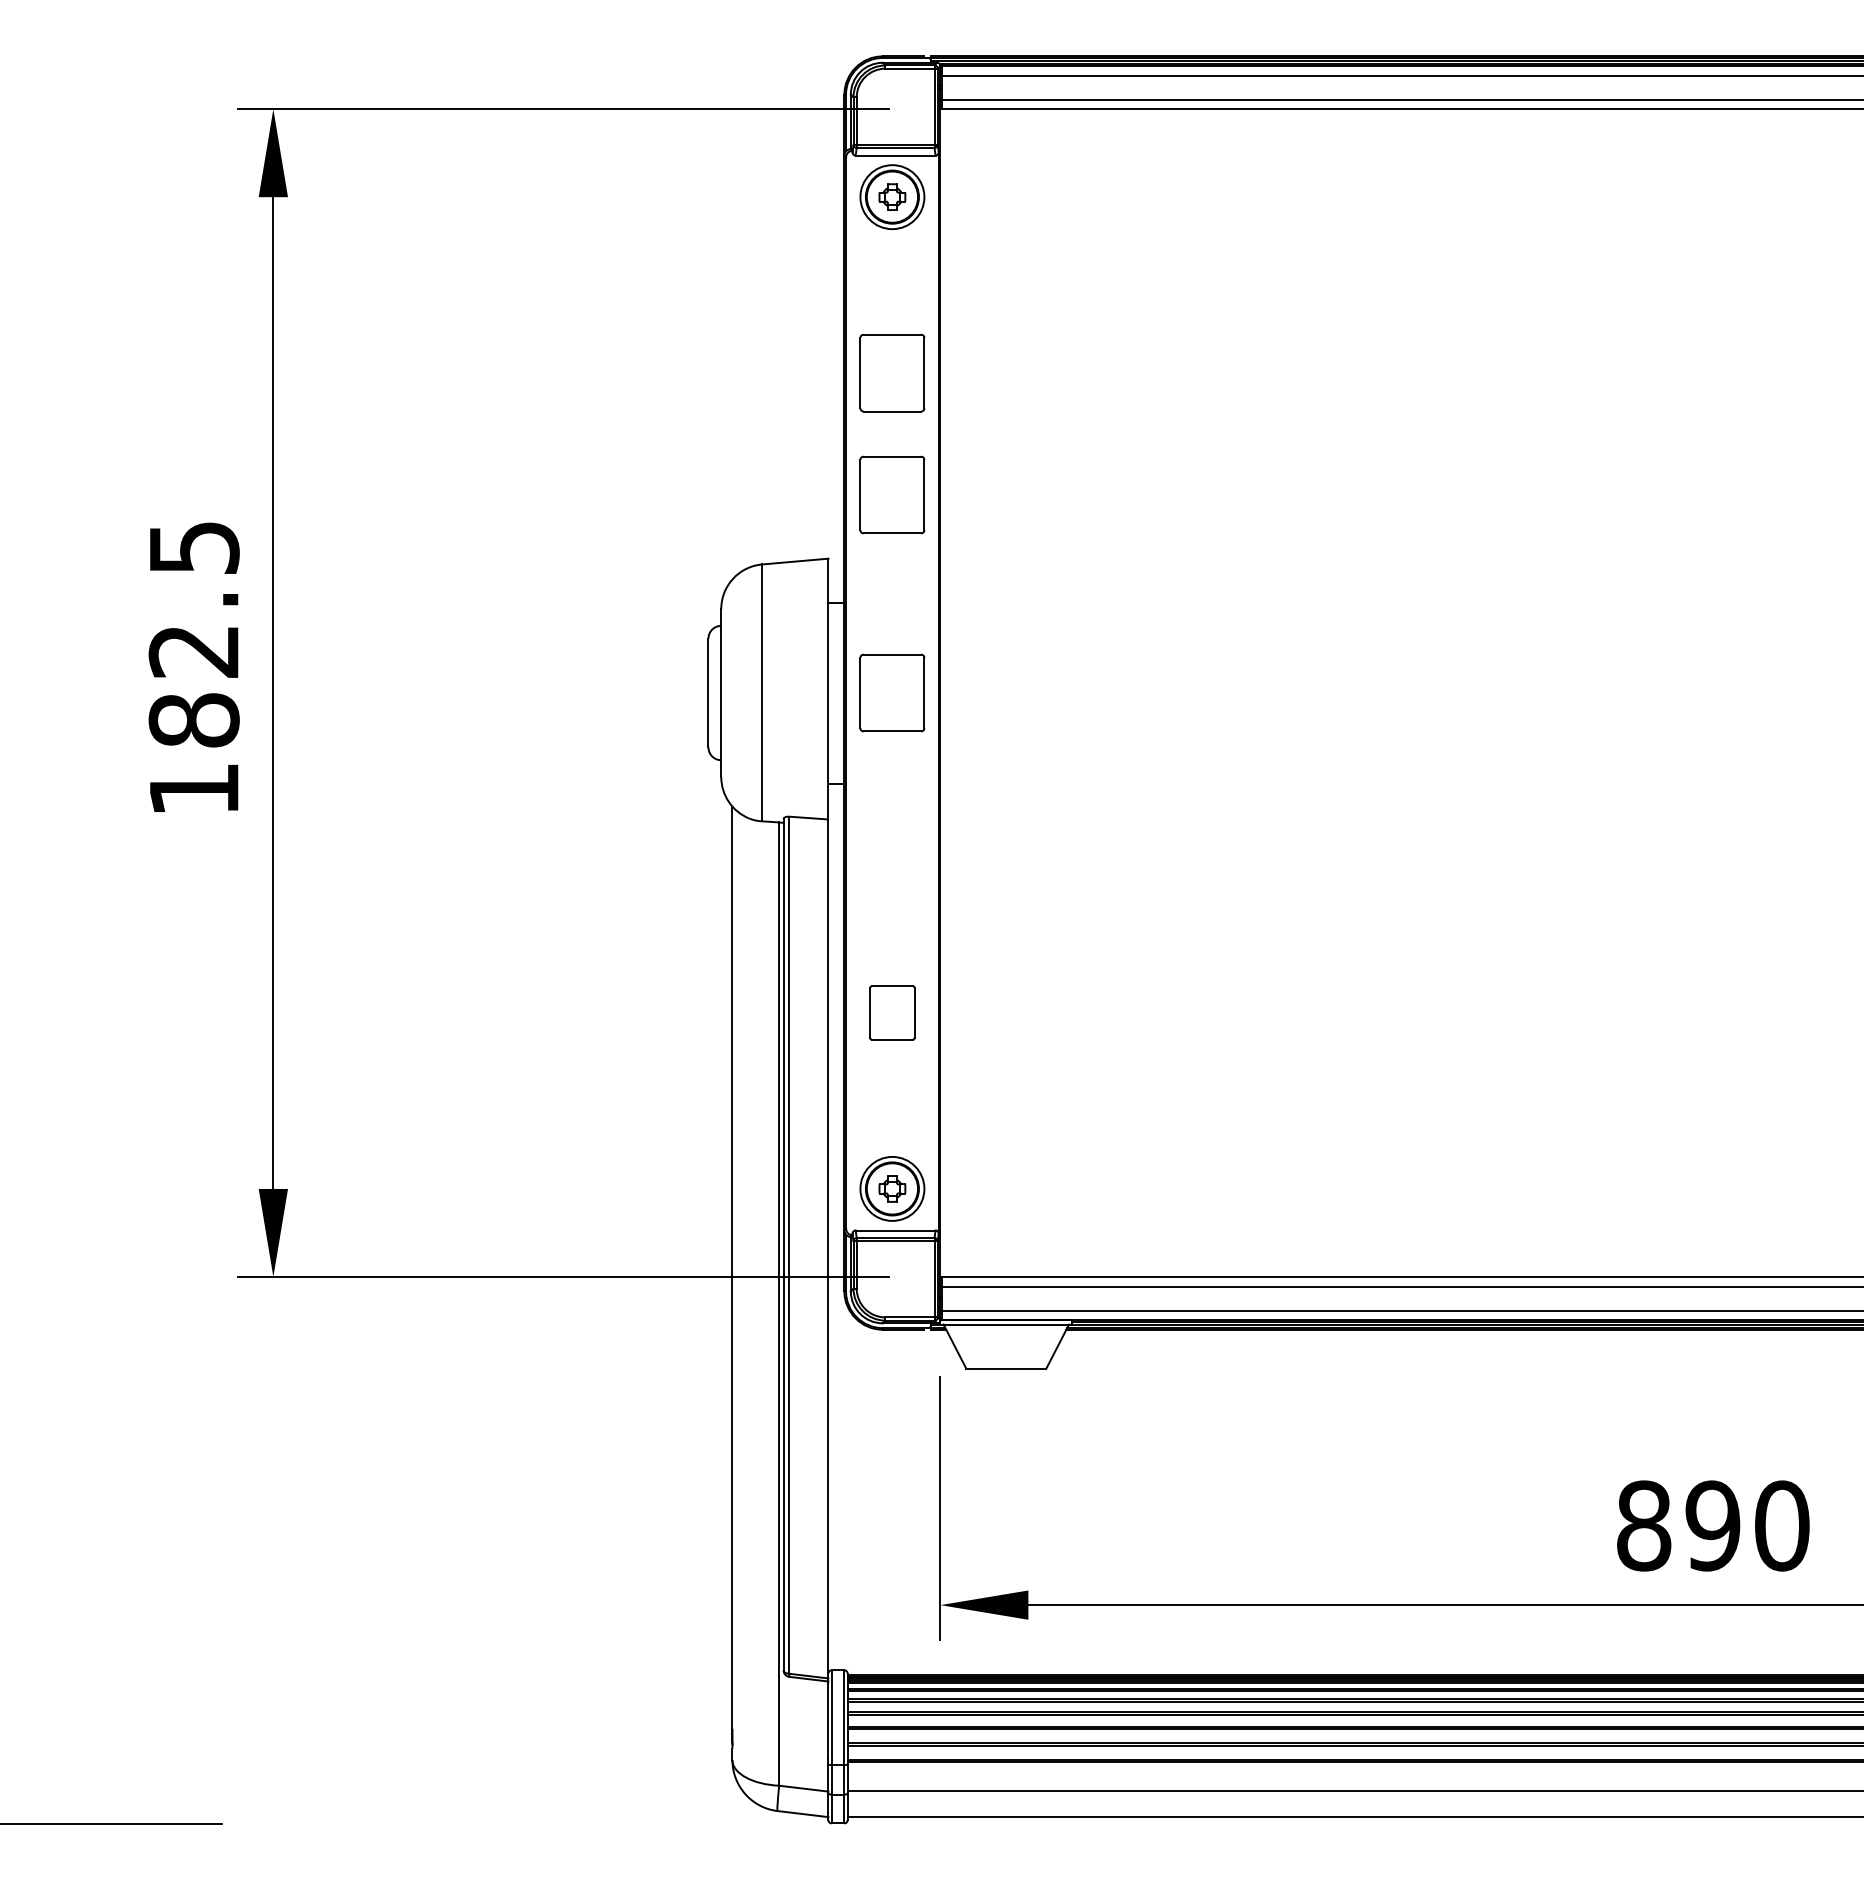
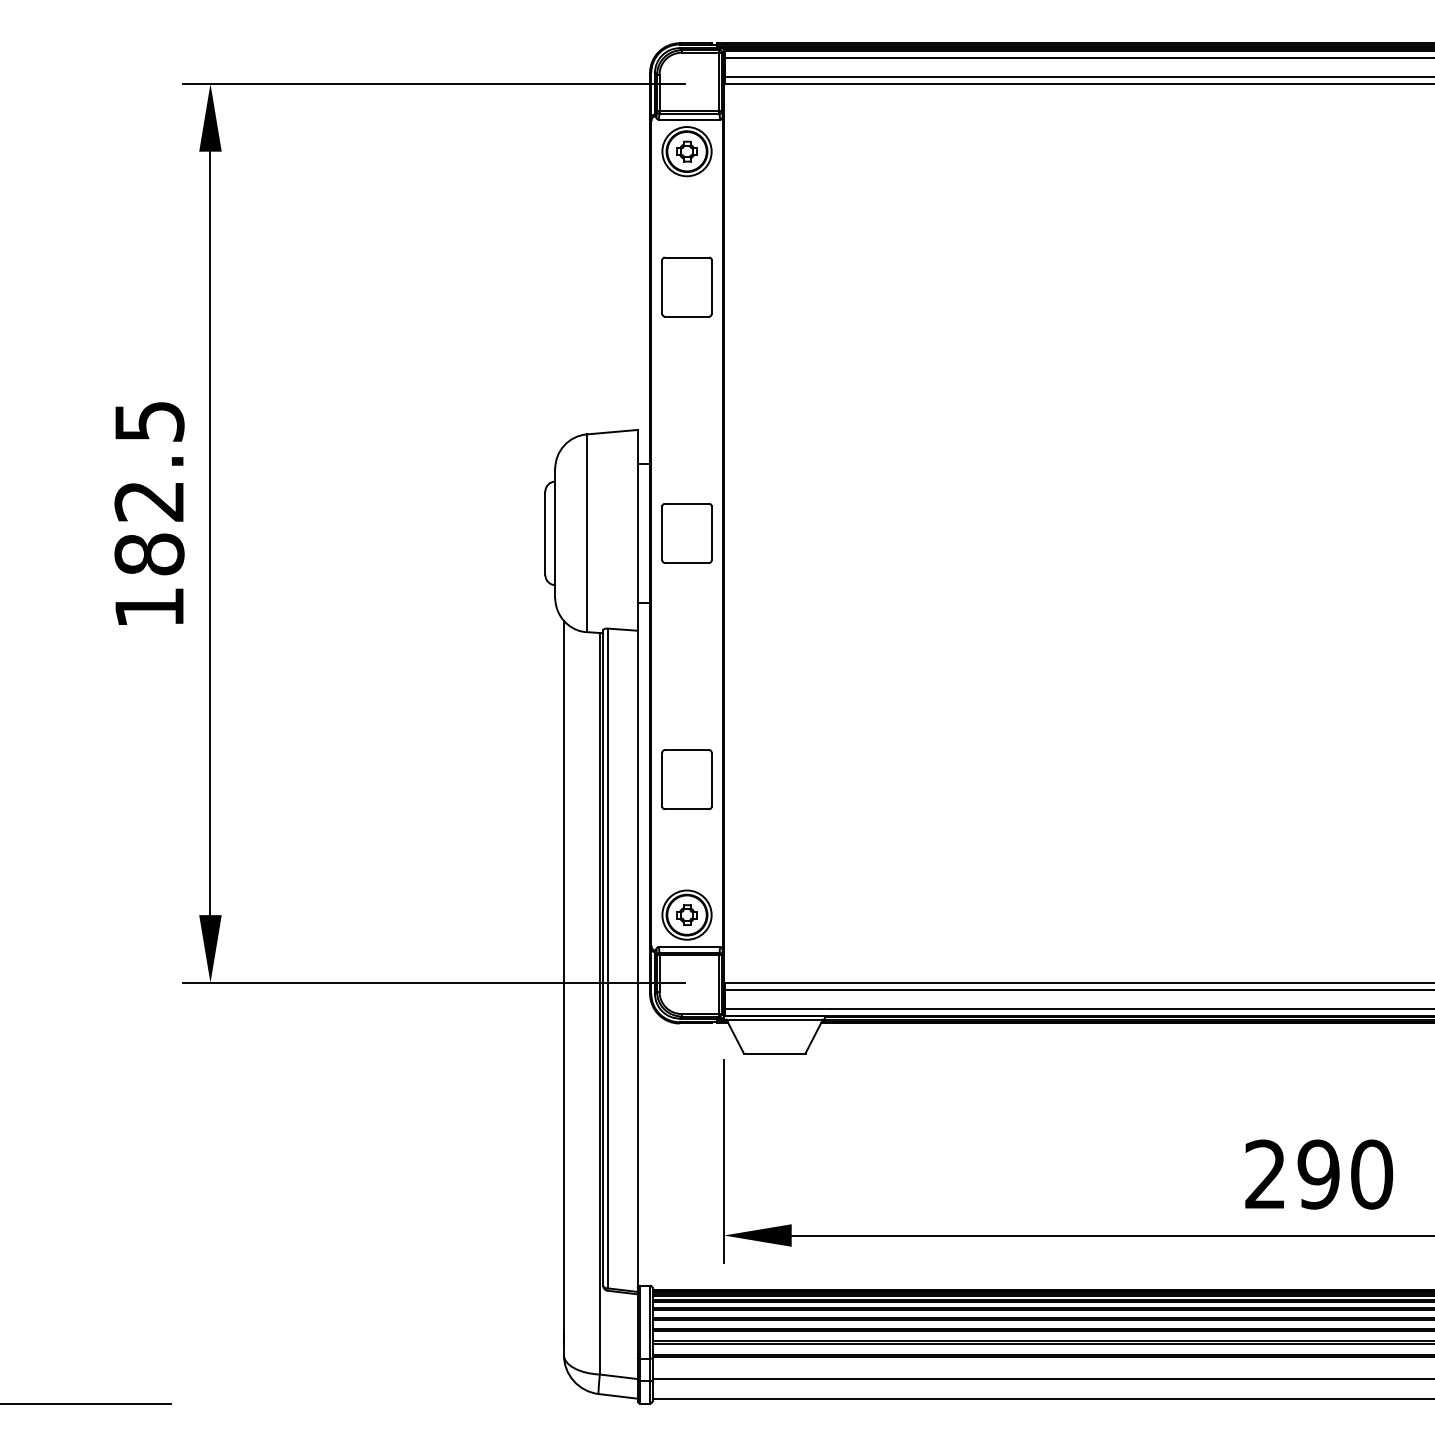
part: (892, 494) -> (687, 380), removed
part: (892, 1012) -> (687, 779), size x1.43
text: (1644, 1525) -> (1265, 1174), 890 -> 290

